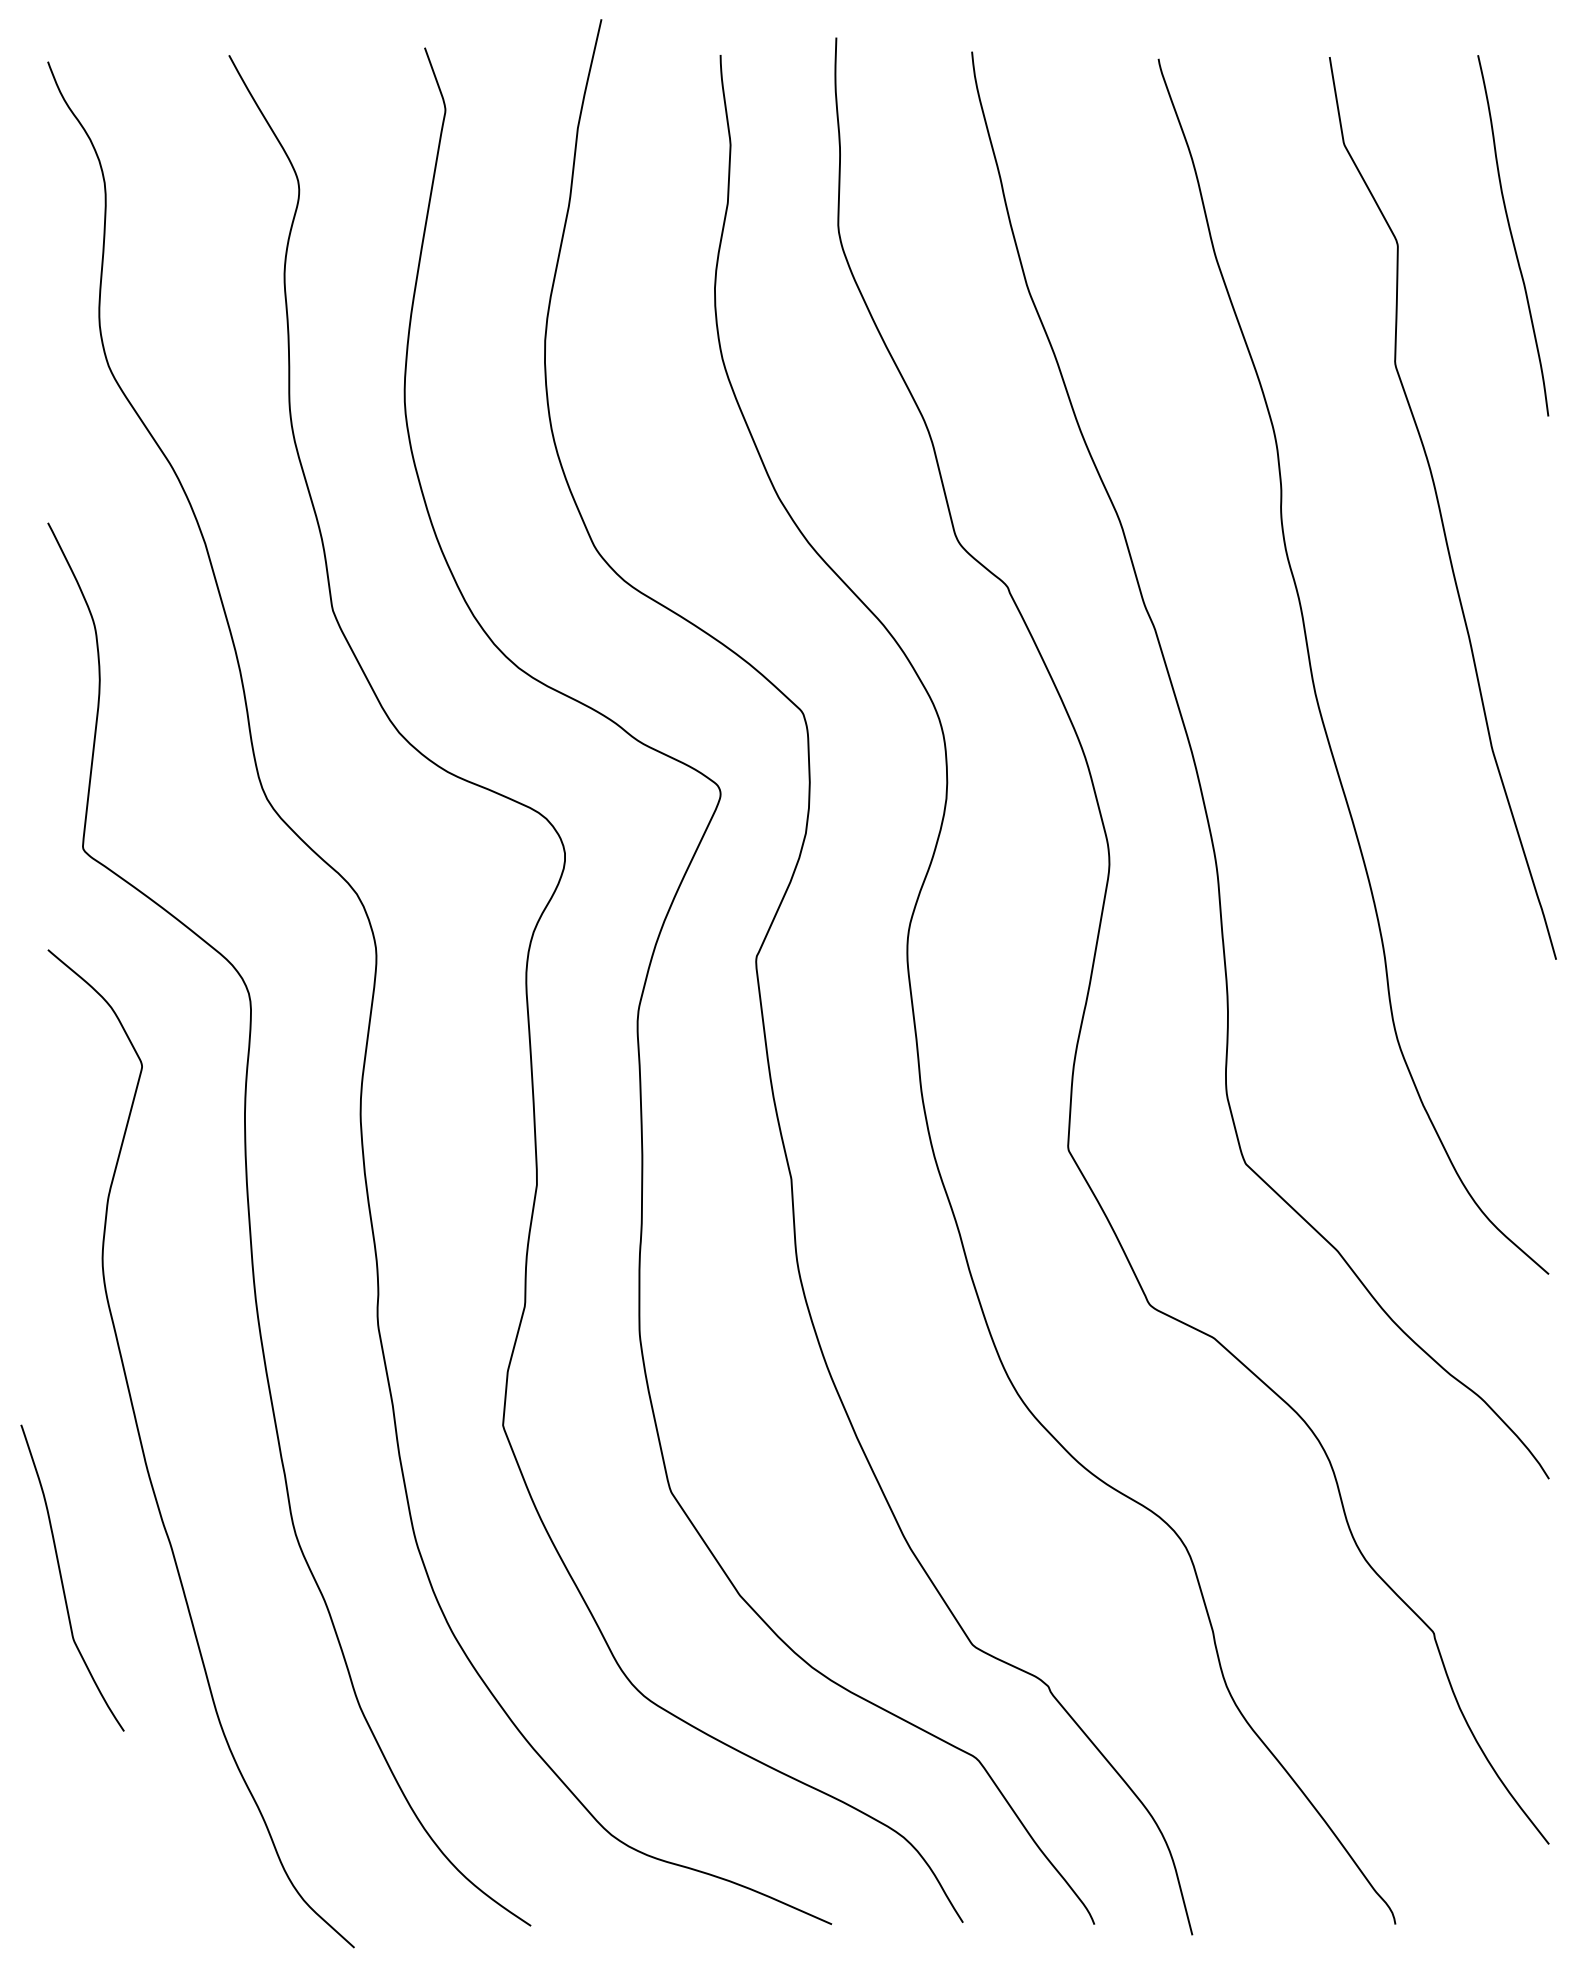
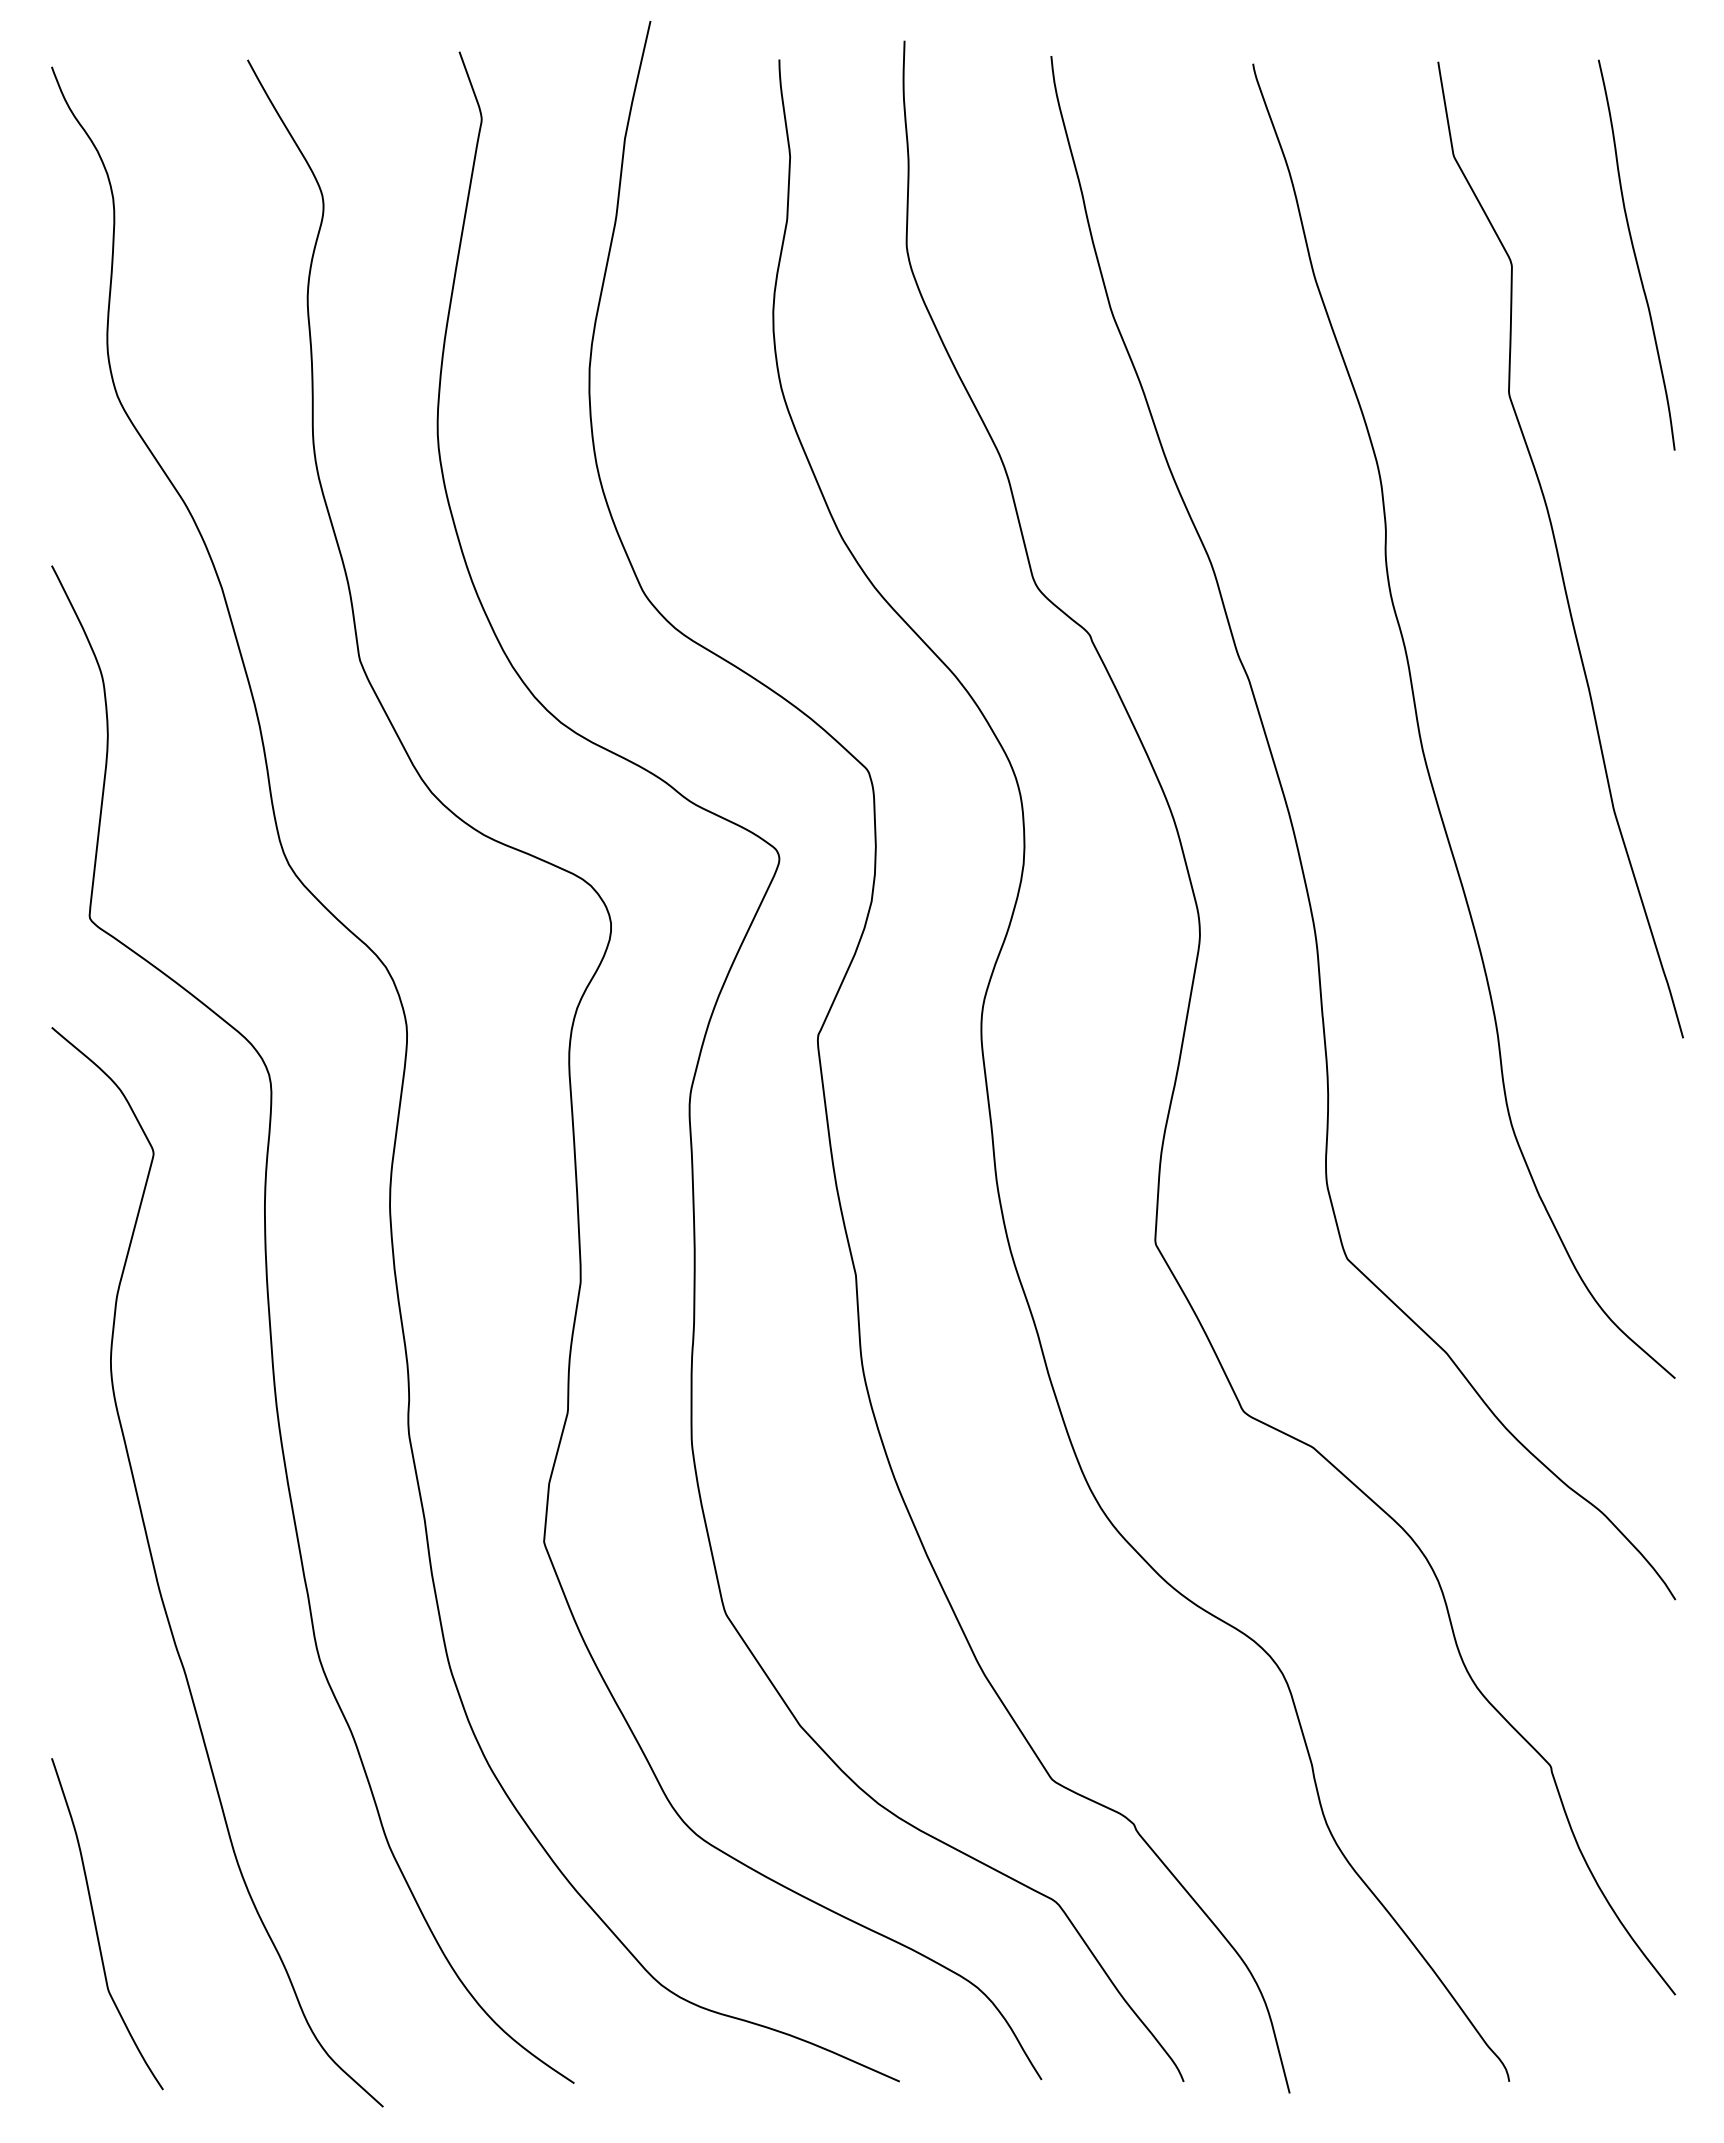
curve: (62, 1578) -> (96, 1924), moved

